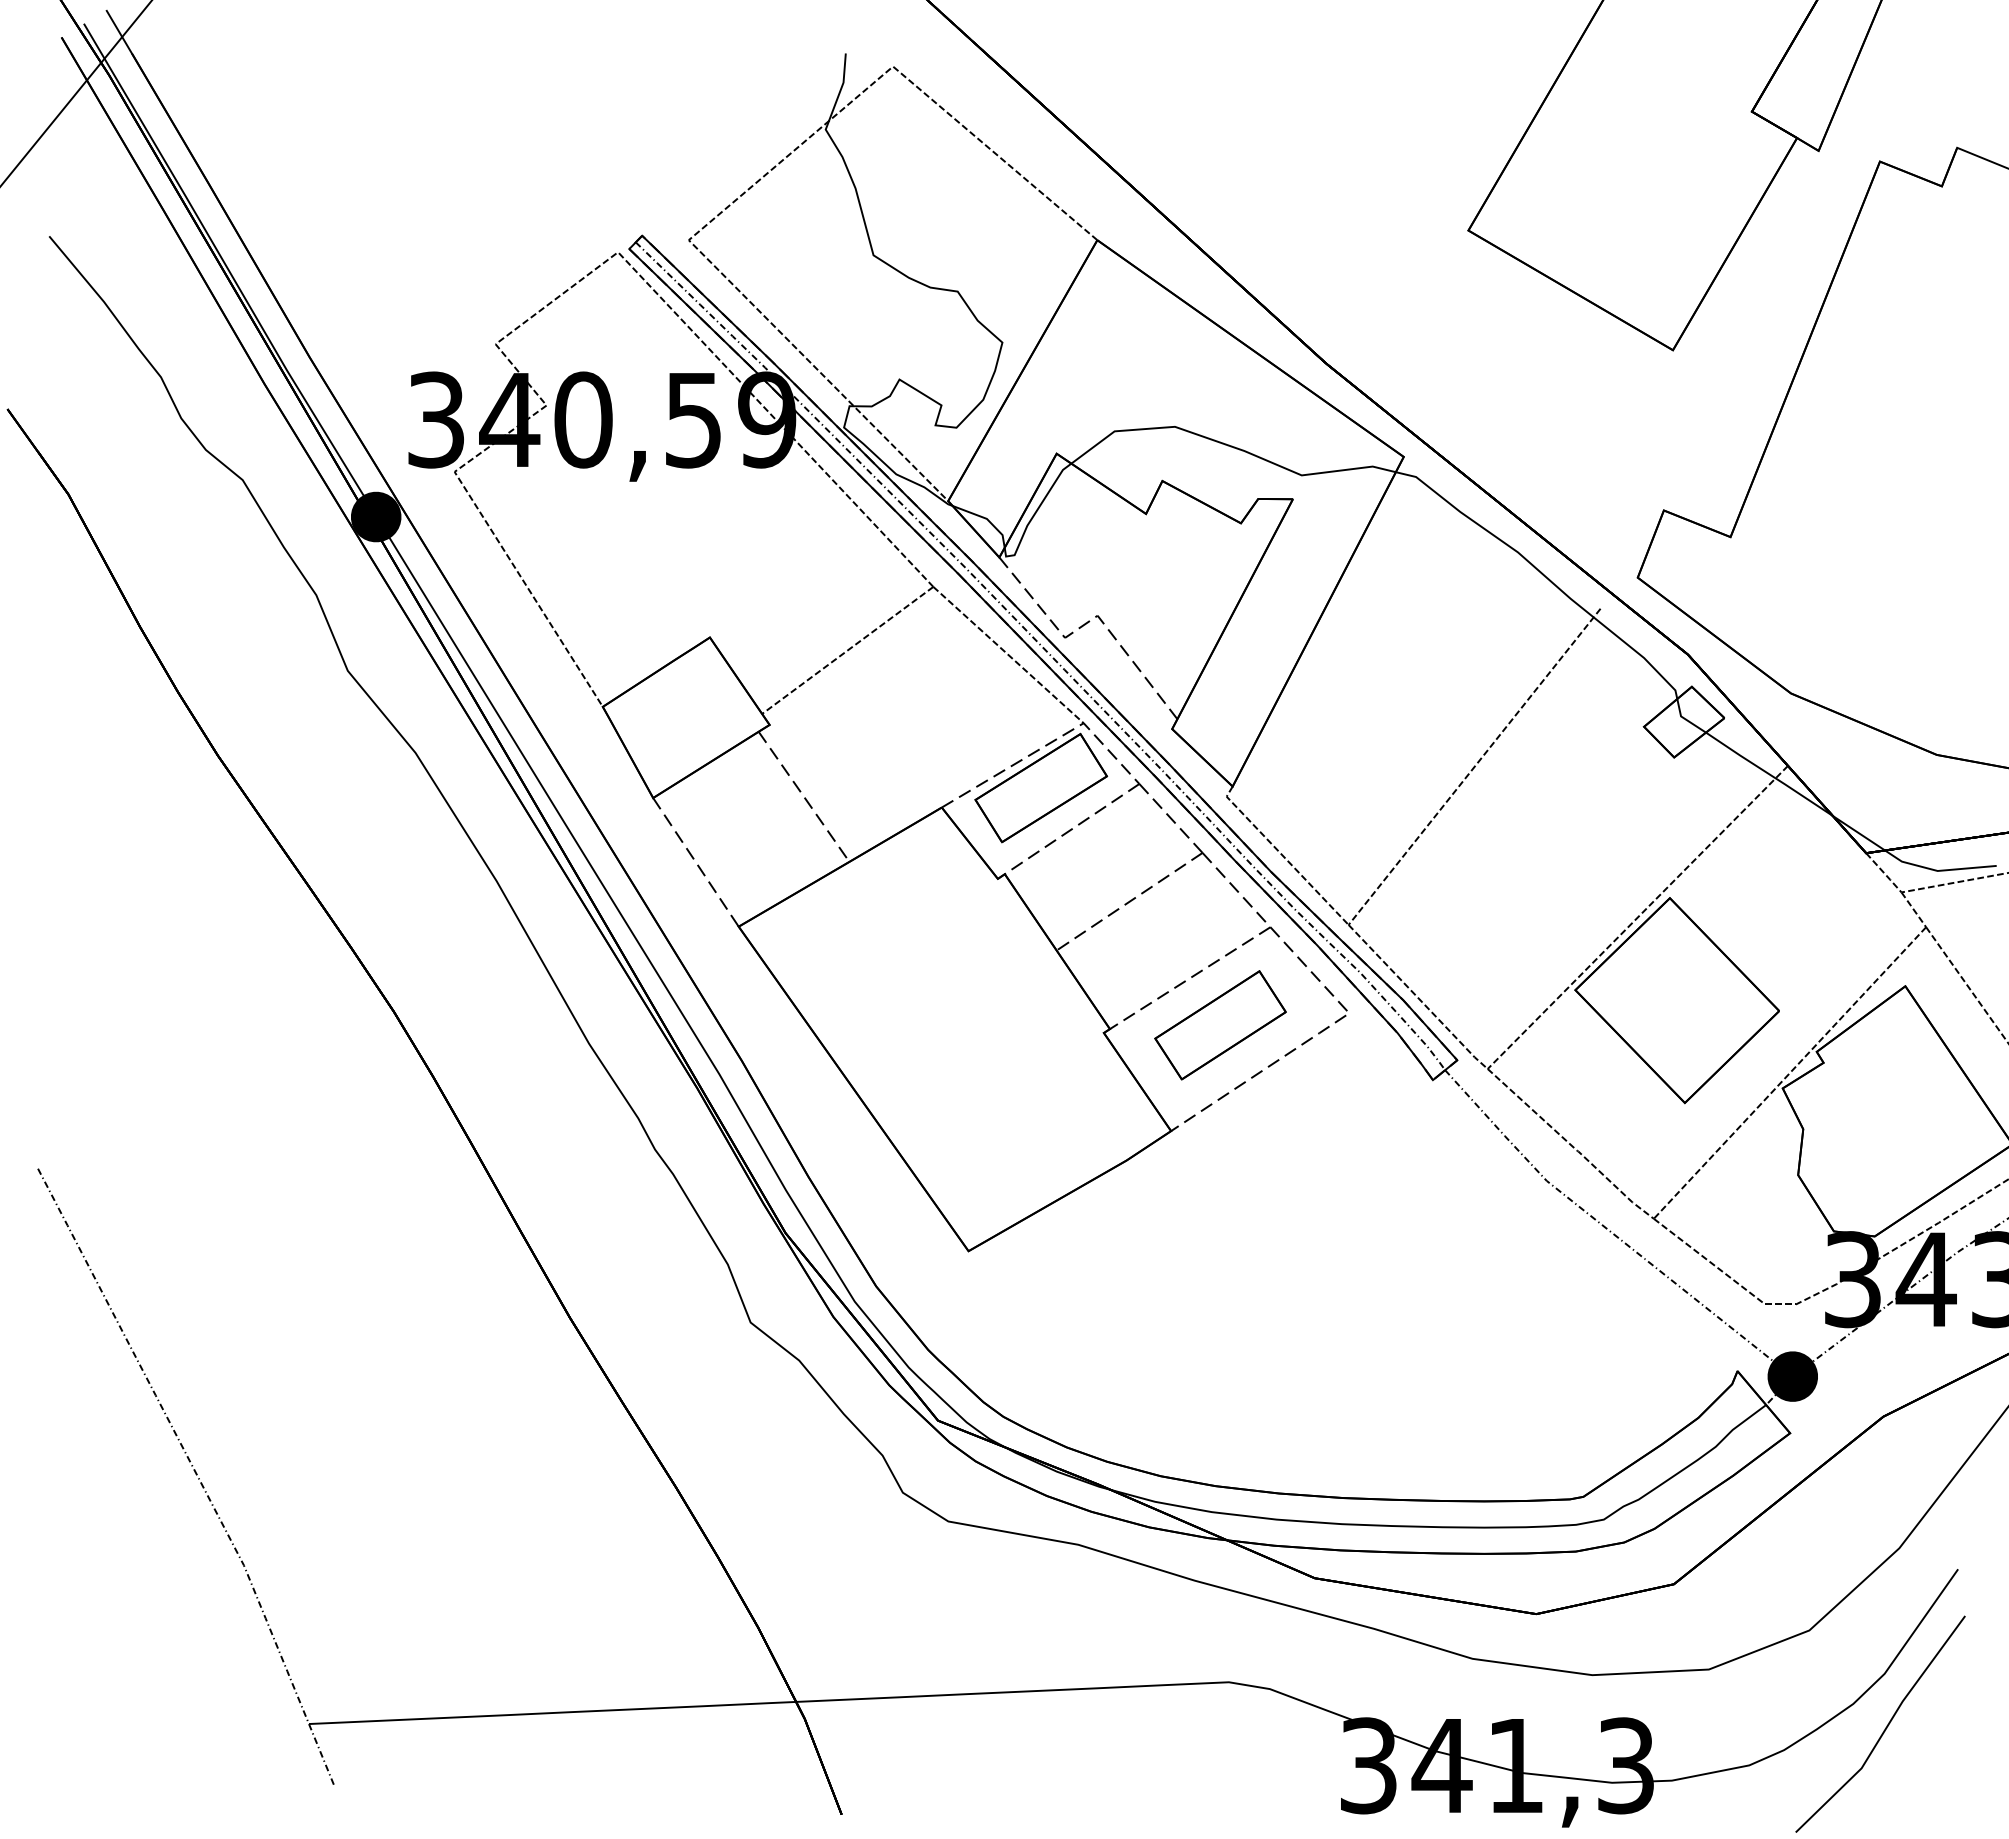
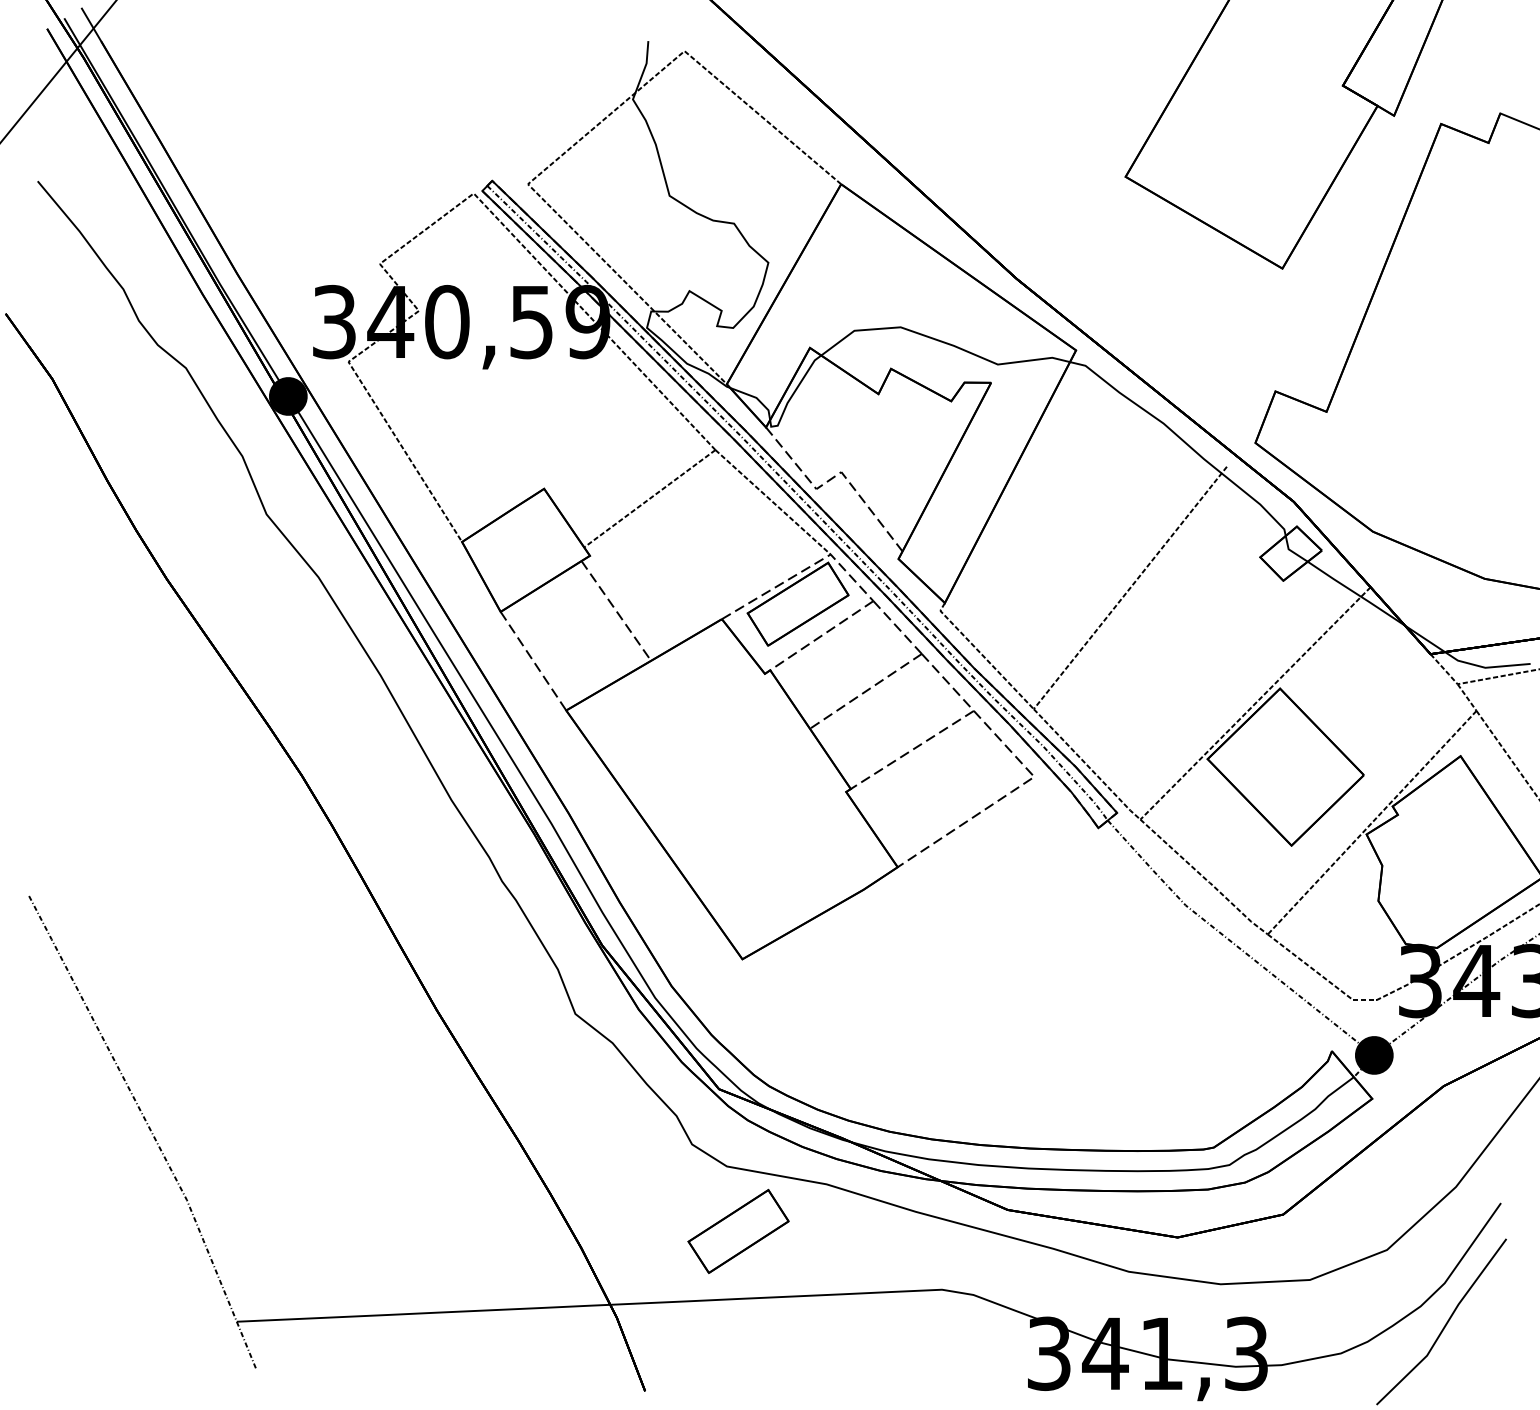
part: (1220, 1025) -> (738, 1231), moved

